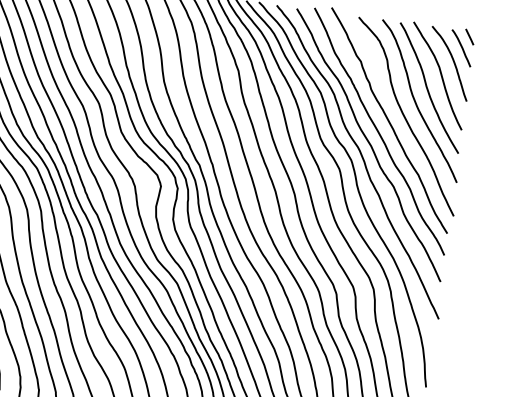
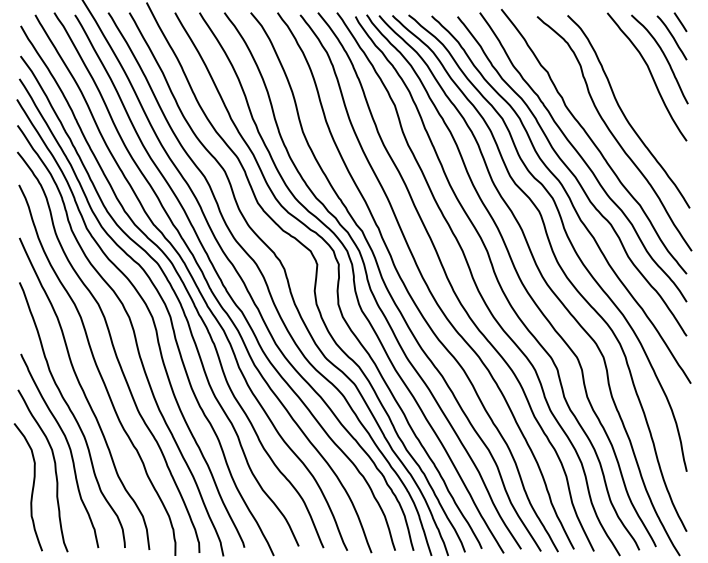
curve: (427, 87) -> (636, 93), removed

